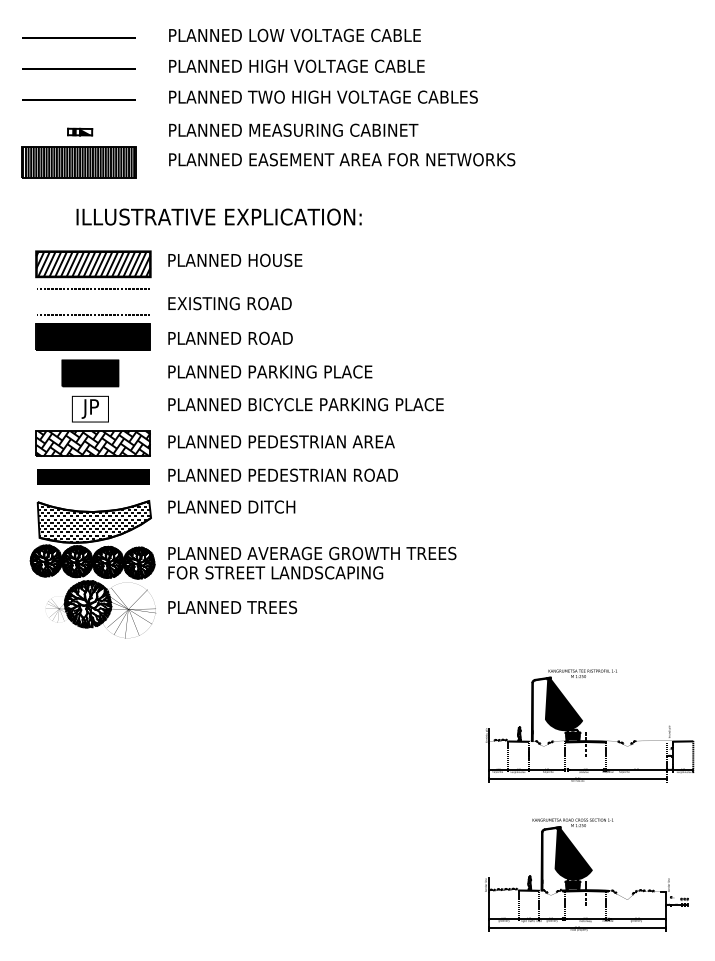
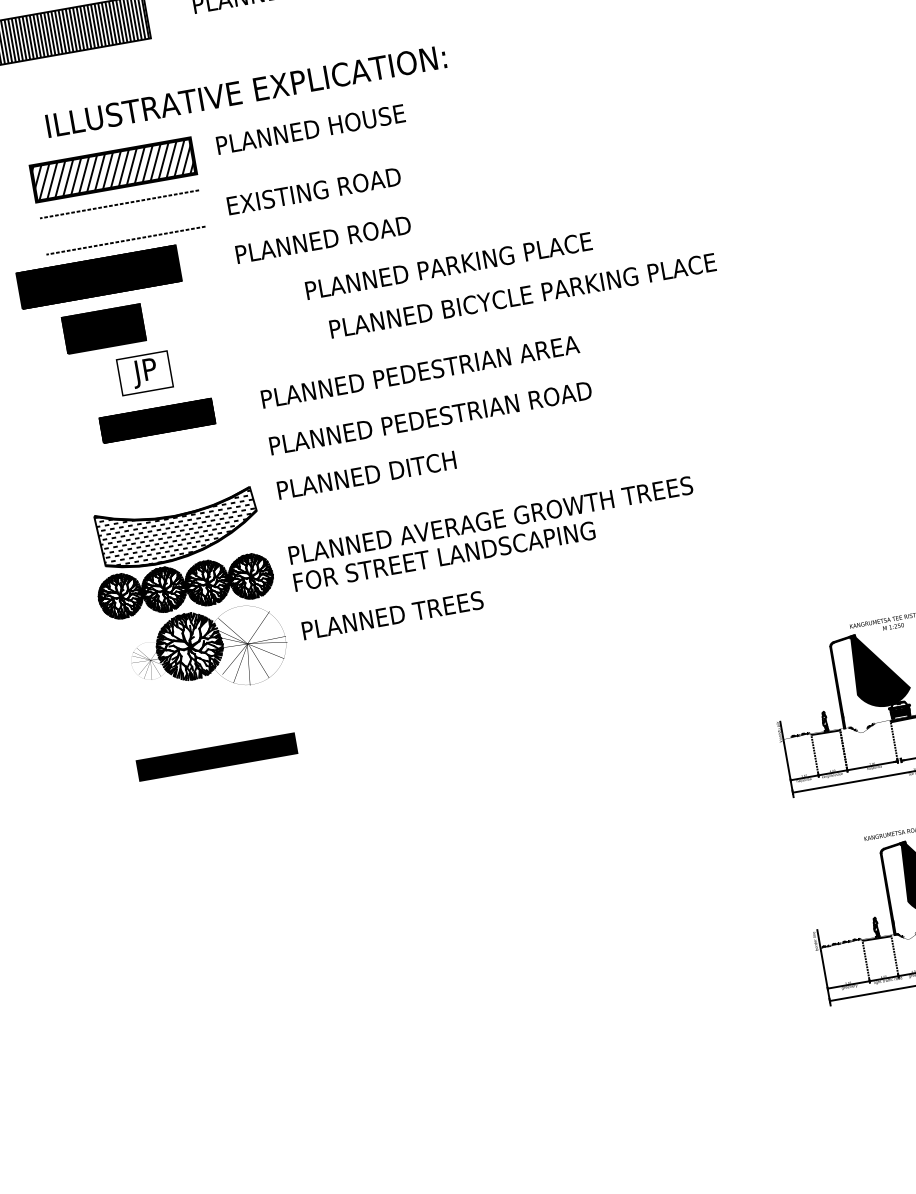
text: (218, 216) -> (245, 90), moved
part: (92, 355) -> (102, 303), moved
text: (270, 371) -> (448, 265), moved
text: (305, 404) -> (522, 295), moved
part: (92, 443) -> (156, 420), size x0.7
line: (93, 476) -> (216, 756), moved

